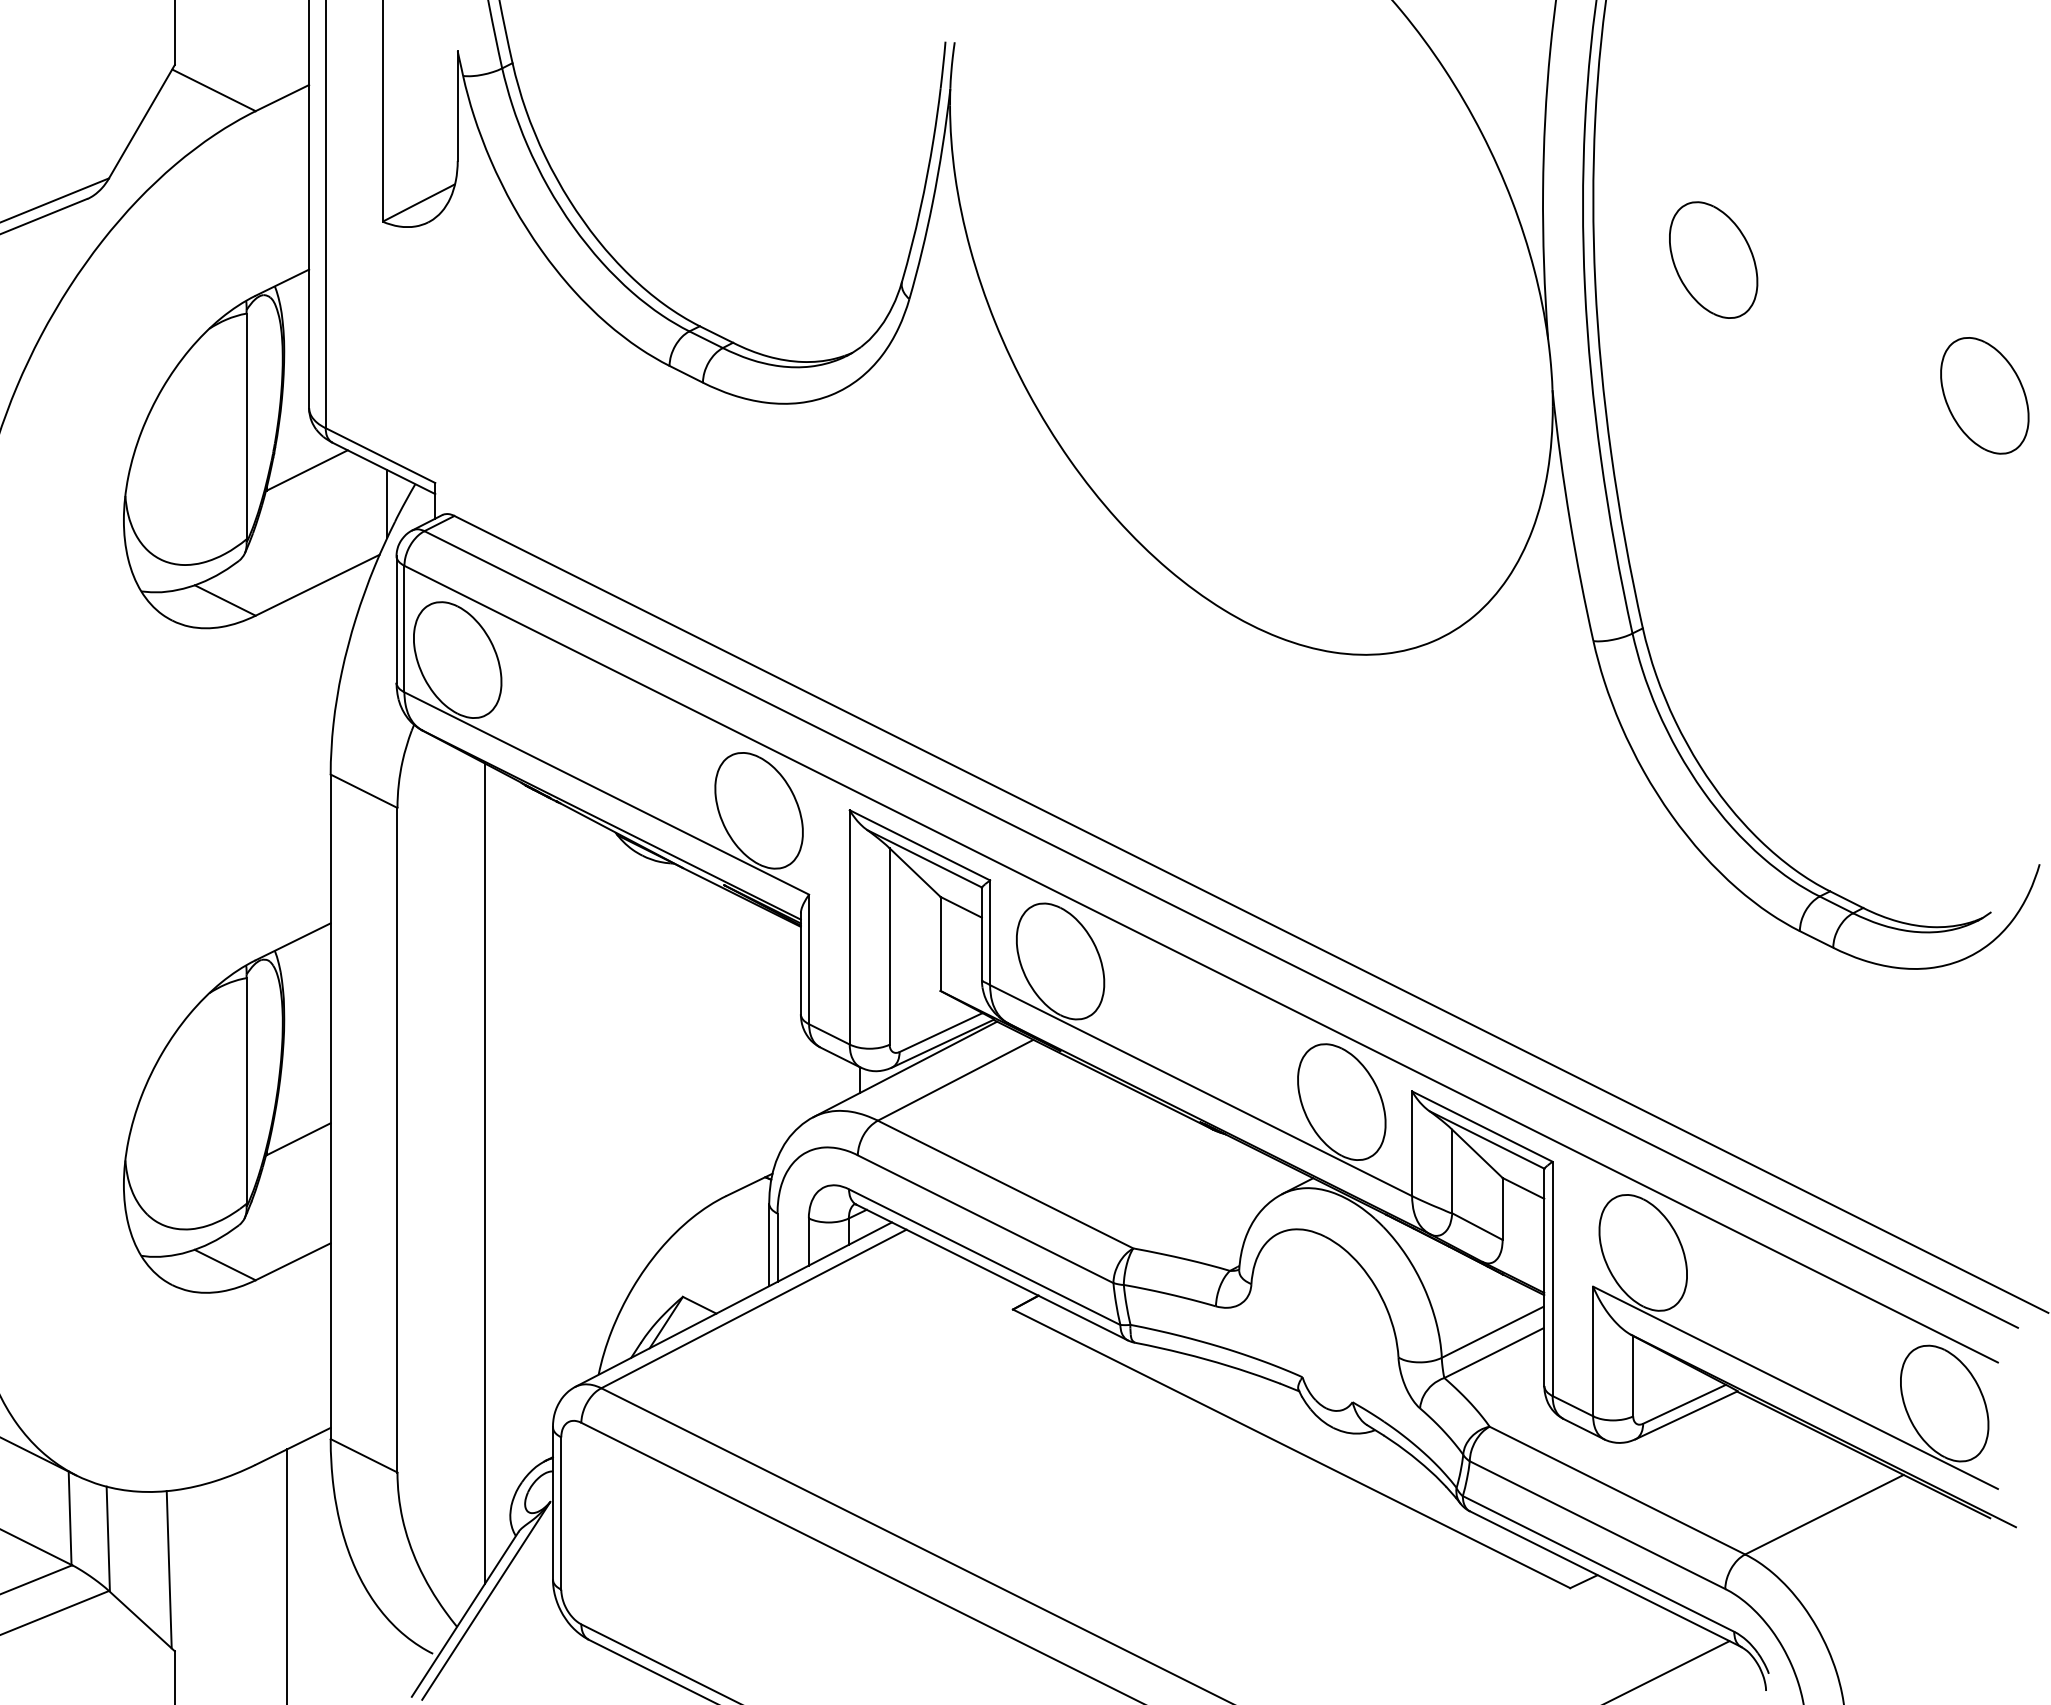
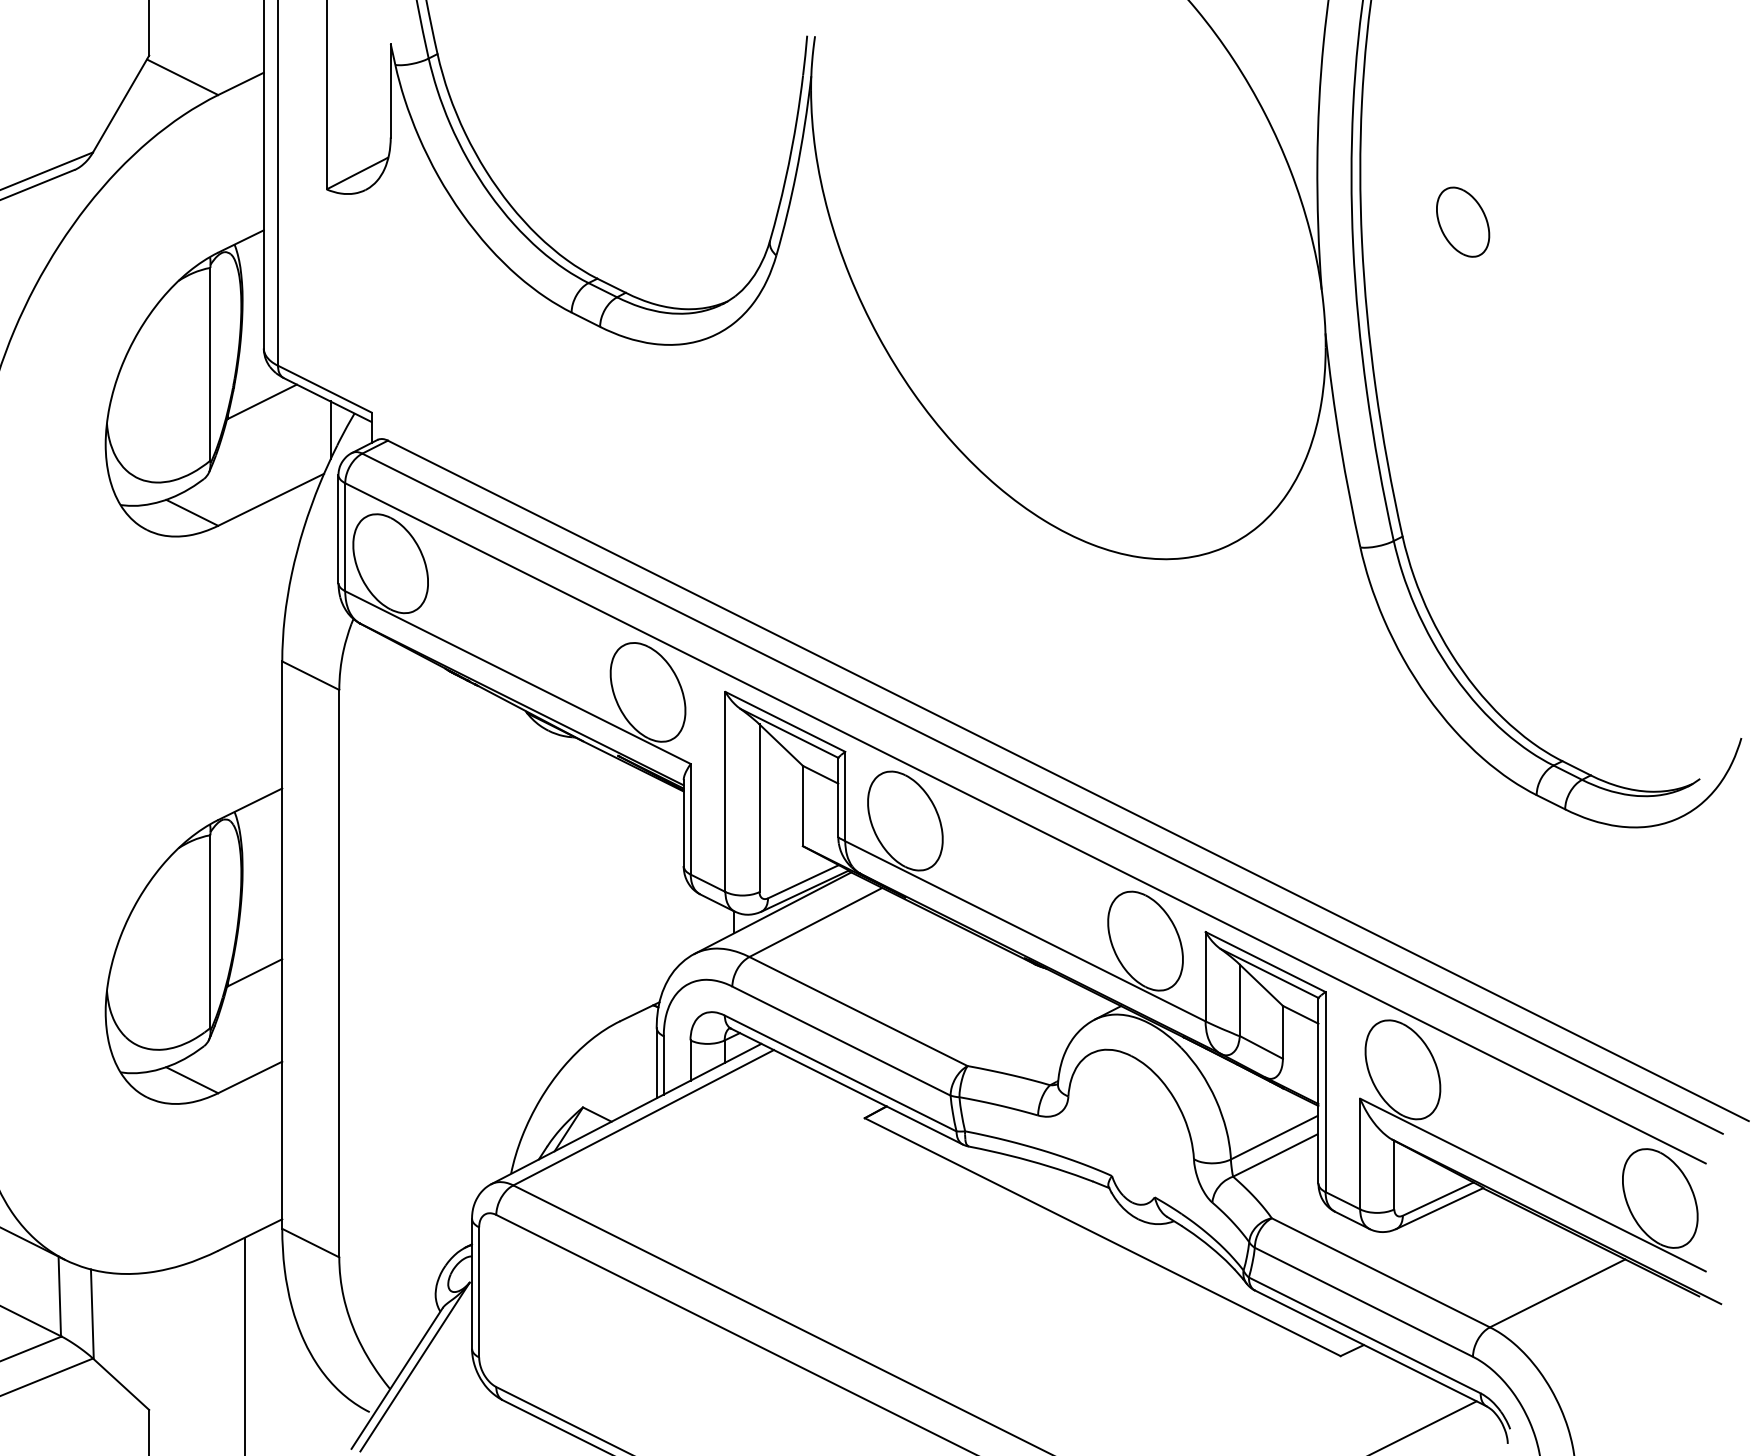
part: (1713, 259) -> (1462, 221), size x0.7
part: (1984, 395) -> (1694, 337), removed
line: (485, 1173) -> (414, 1002), removed
line: (168, 1569) -> (143, 1340), removed

